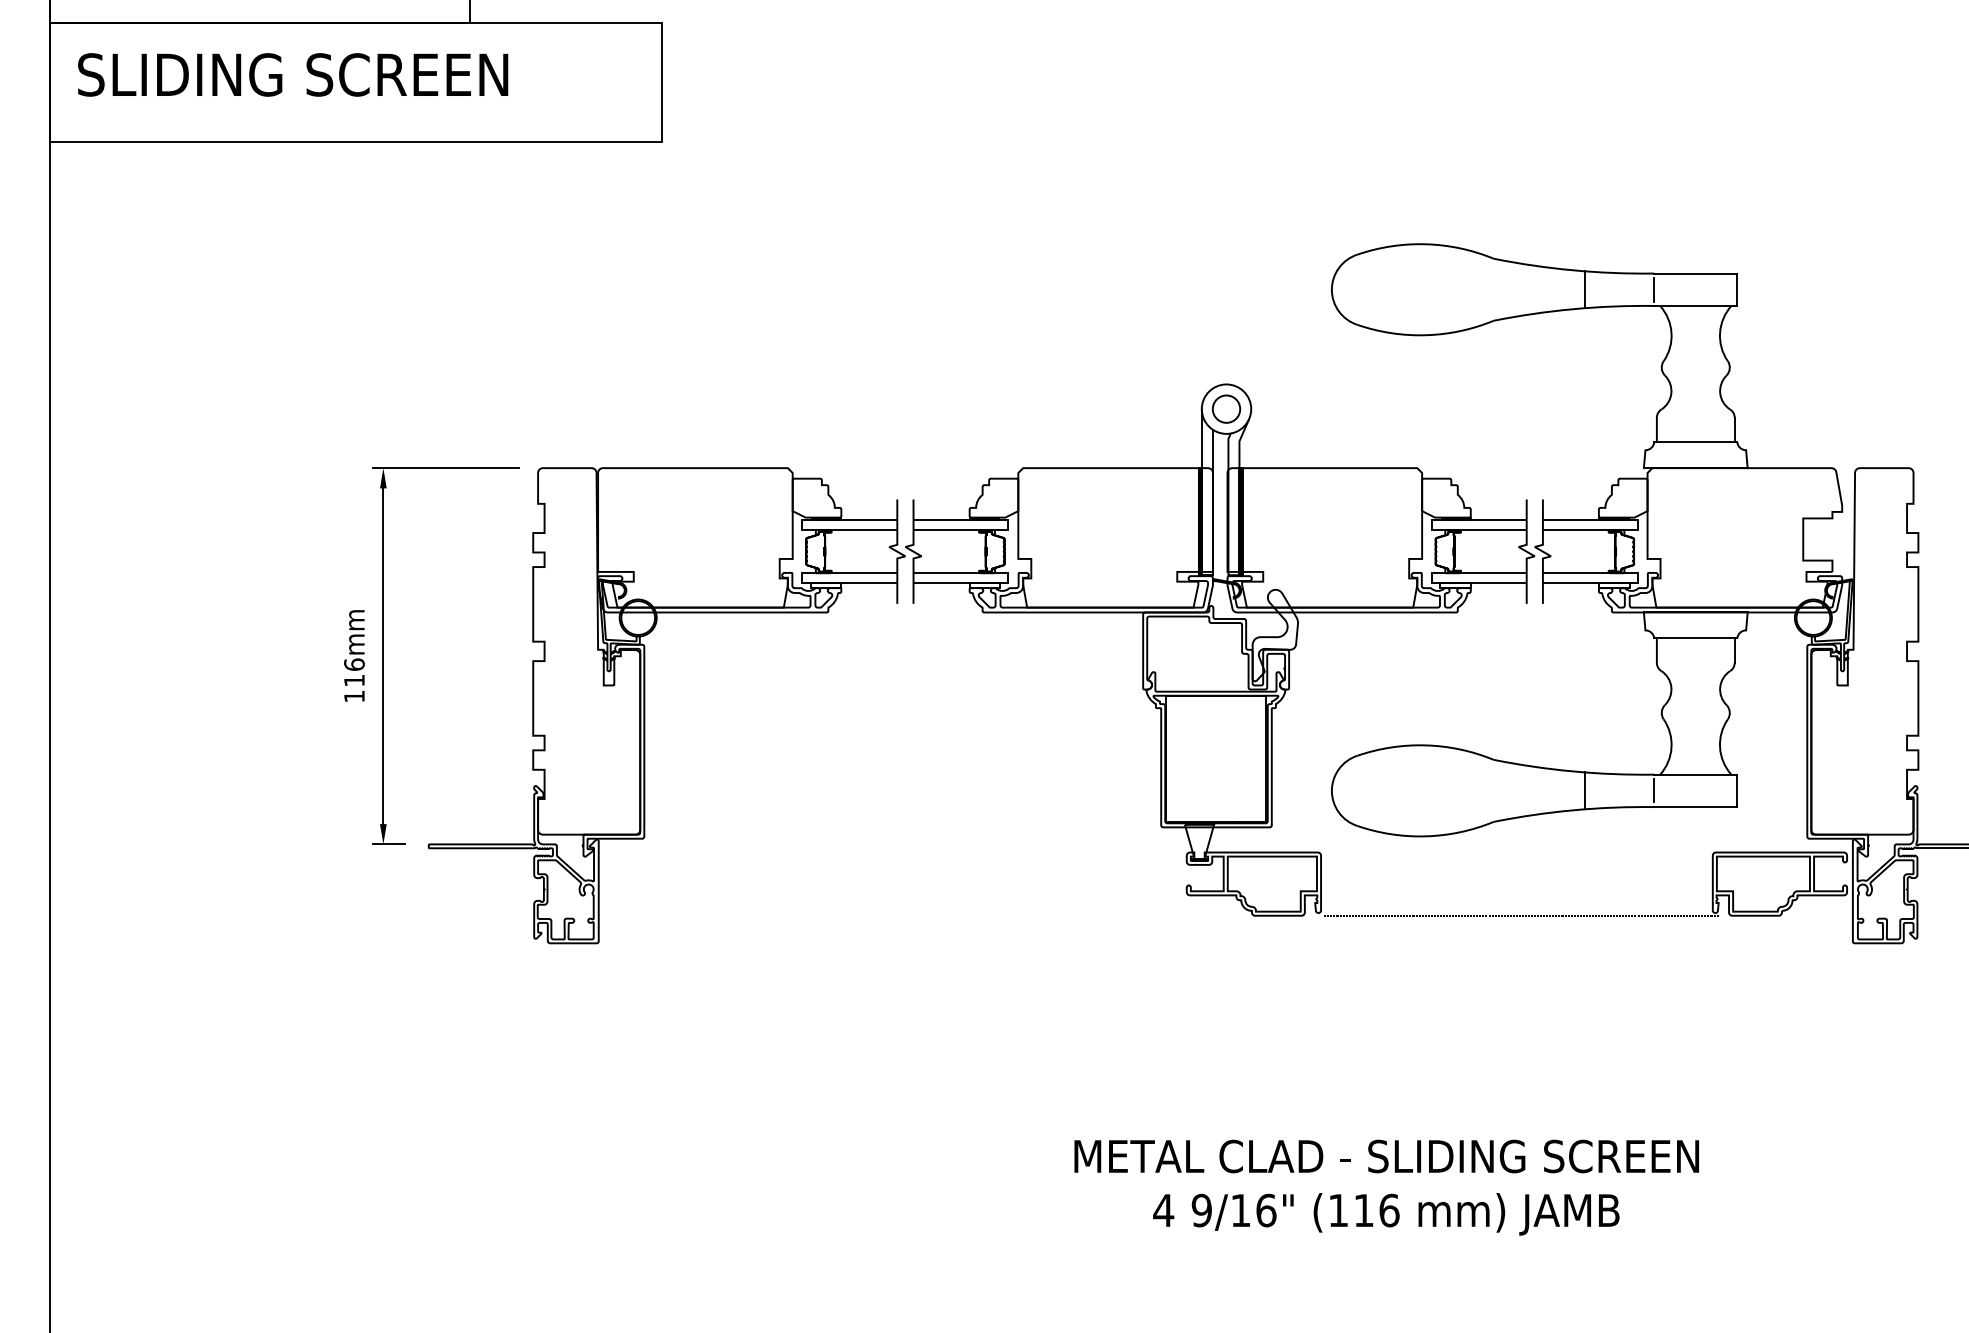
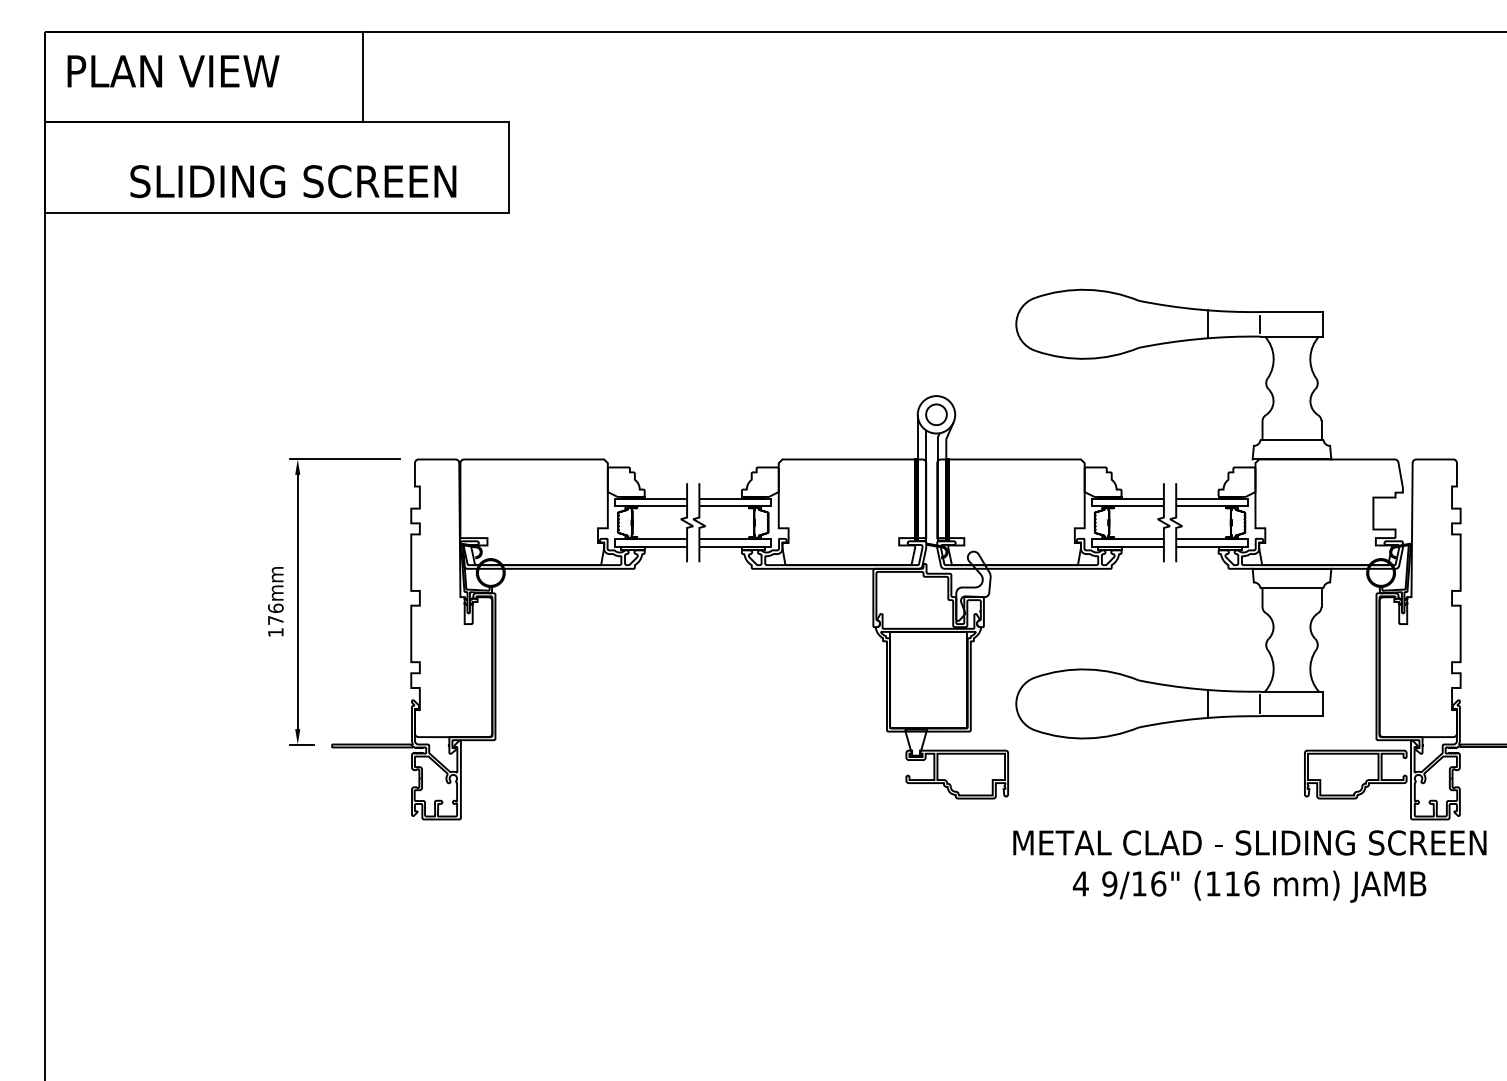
text: (293, 74) -> (293, 181), moved
text: (354, 680) -> (275, 620), 116mm -> 176mm
line: (1520, 915) -> (1159, 798), removed
text: (1386, 1187) -> (1249, 866), moved

